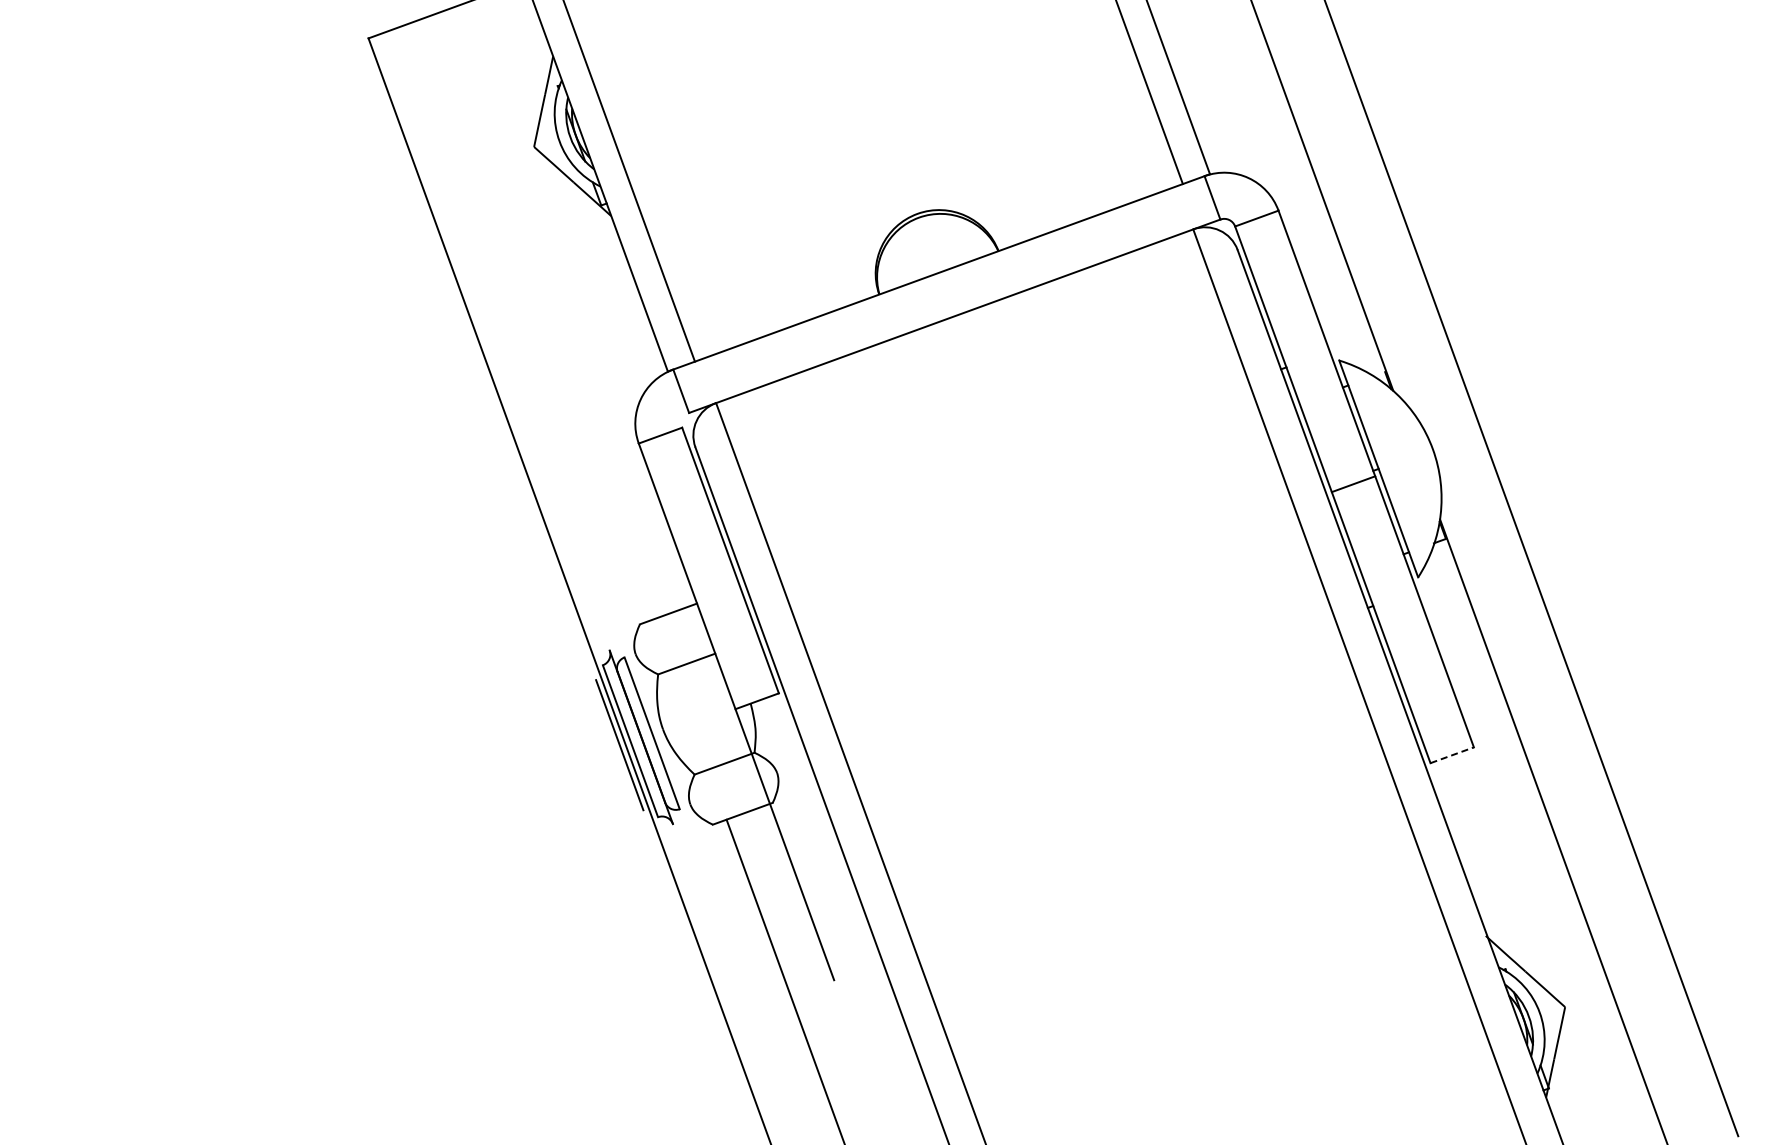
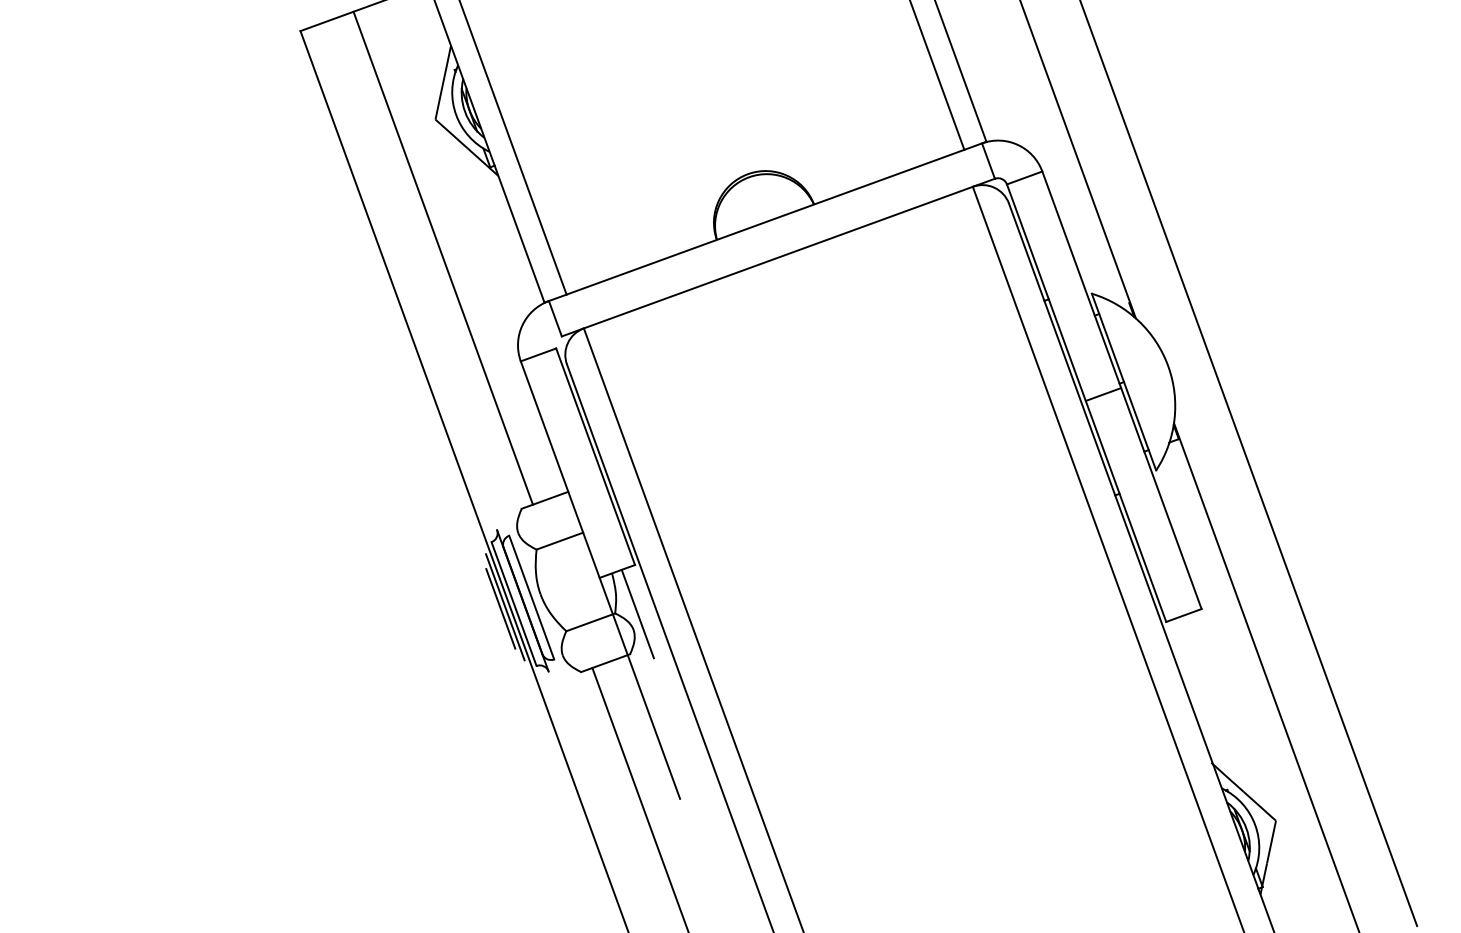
line: (543, 316) -> (443, 257), added
line: (613, 746) -> (500, 608), added
line: (782, 753) -> (637, 614), added
line: (1452, 755) -> (1184, 615), dashed -> solid

